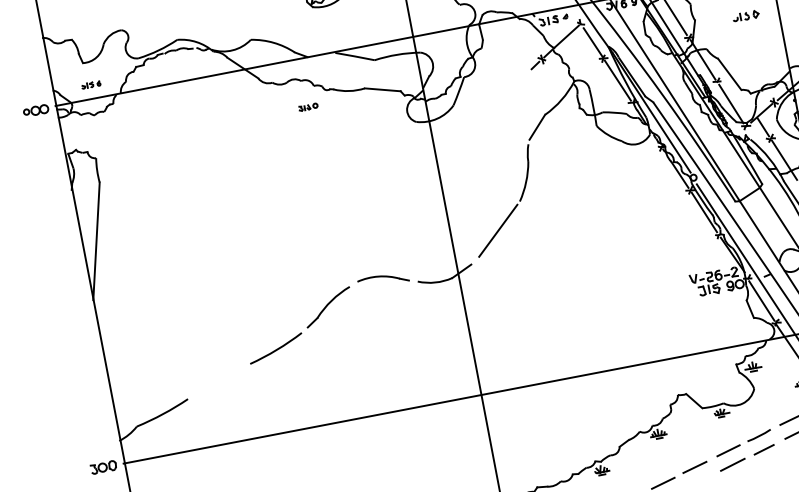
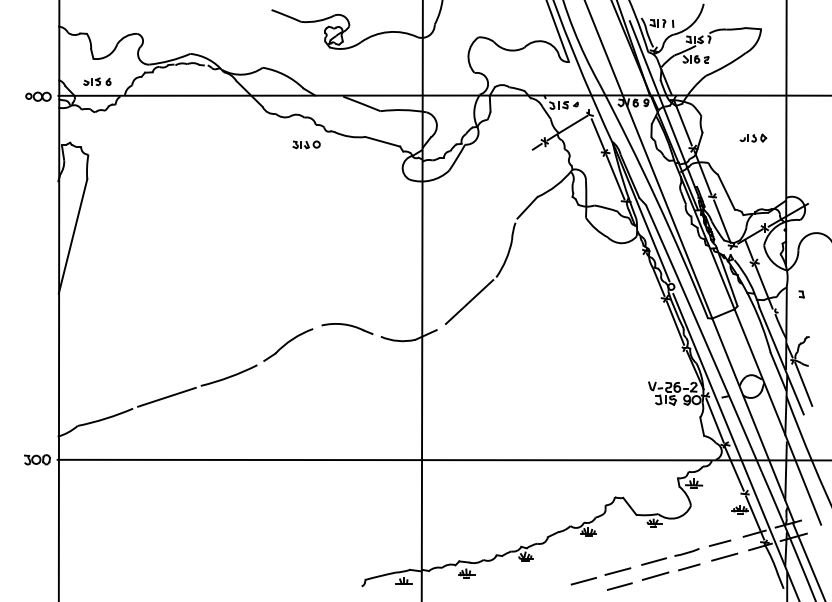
part: (91, 84) -> (97, 81), size x1.43
part: (308, 106) -> (306, 144), size x1.43
line: (218, 380) -> (166, 396), added
line: (699, 481) -> (619, 586), added

